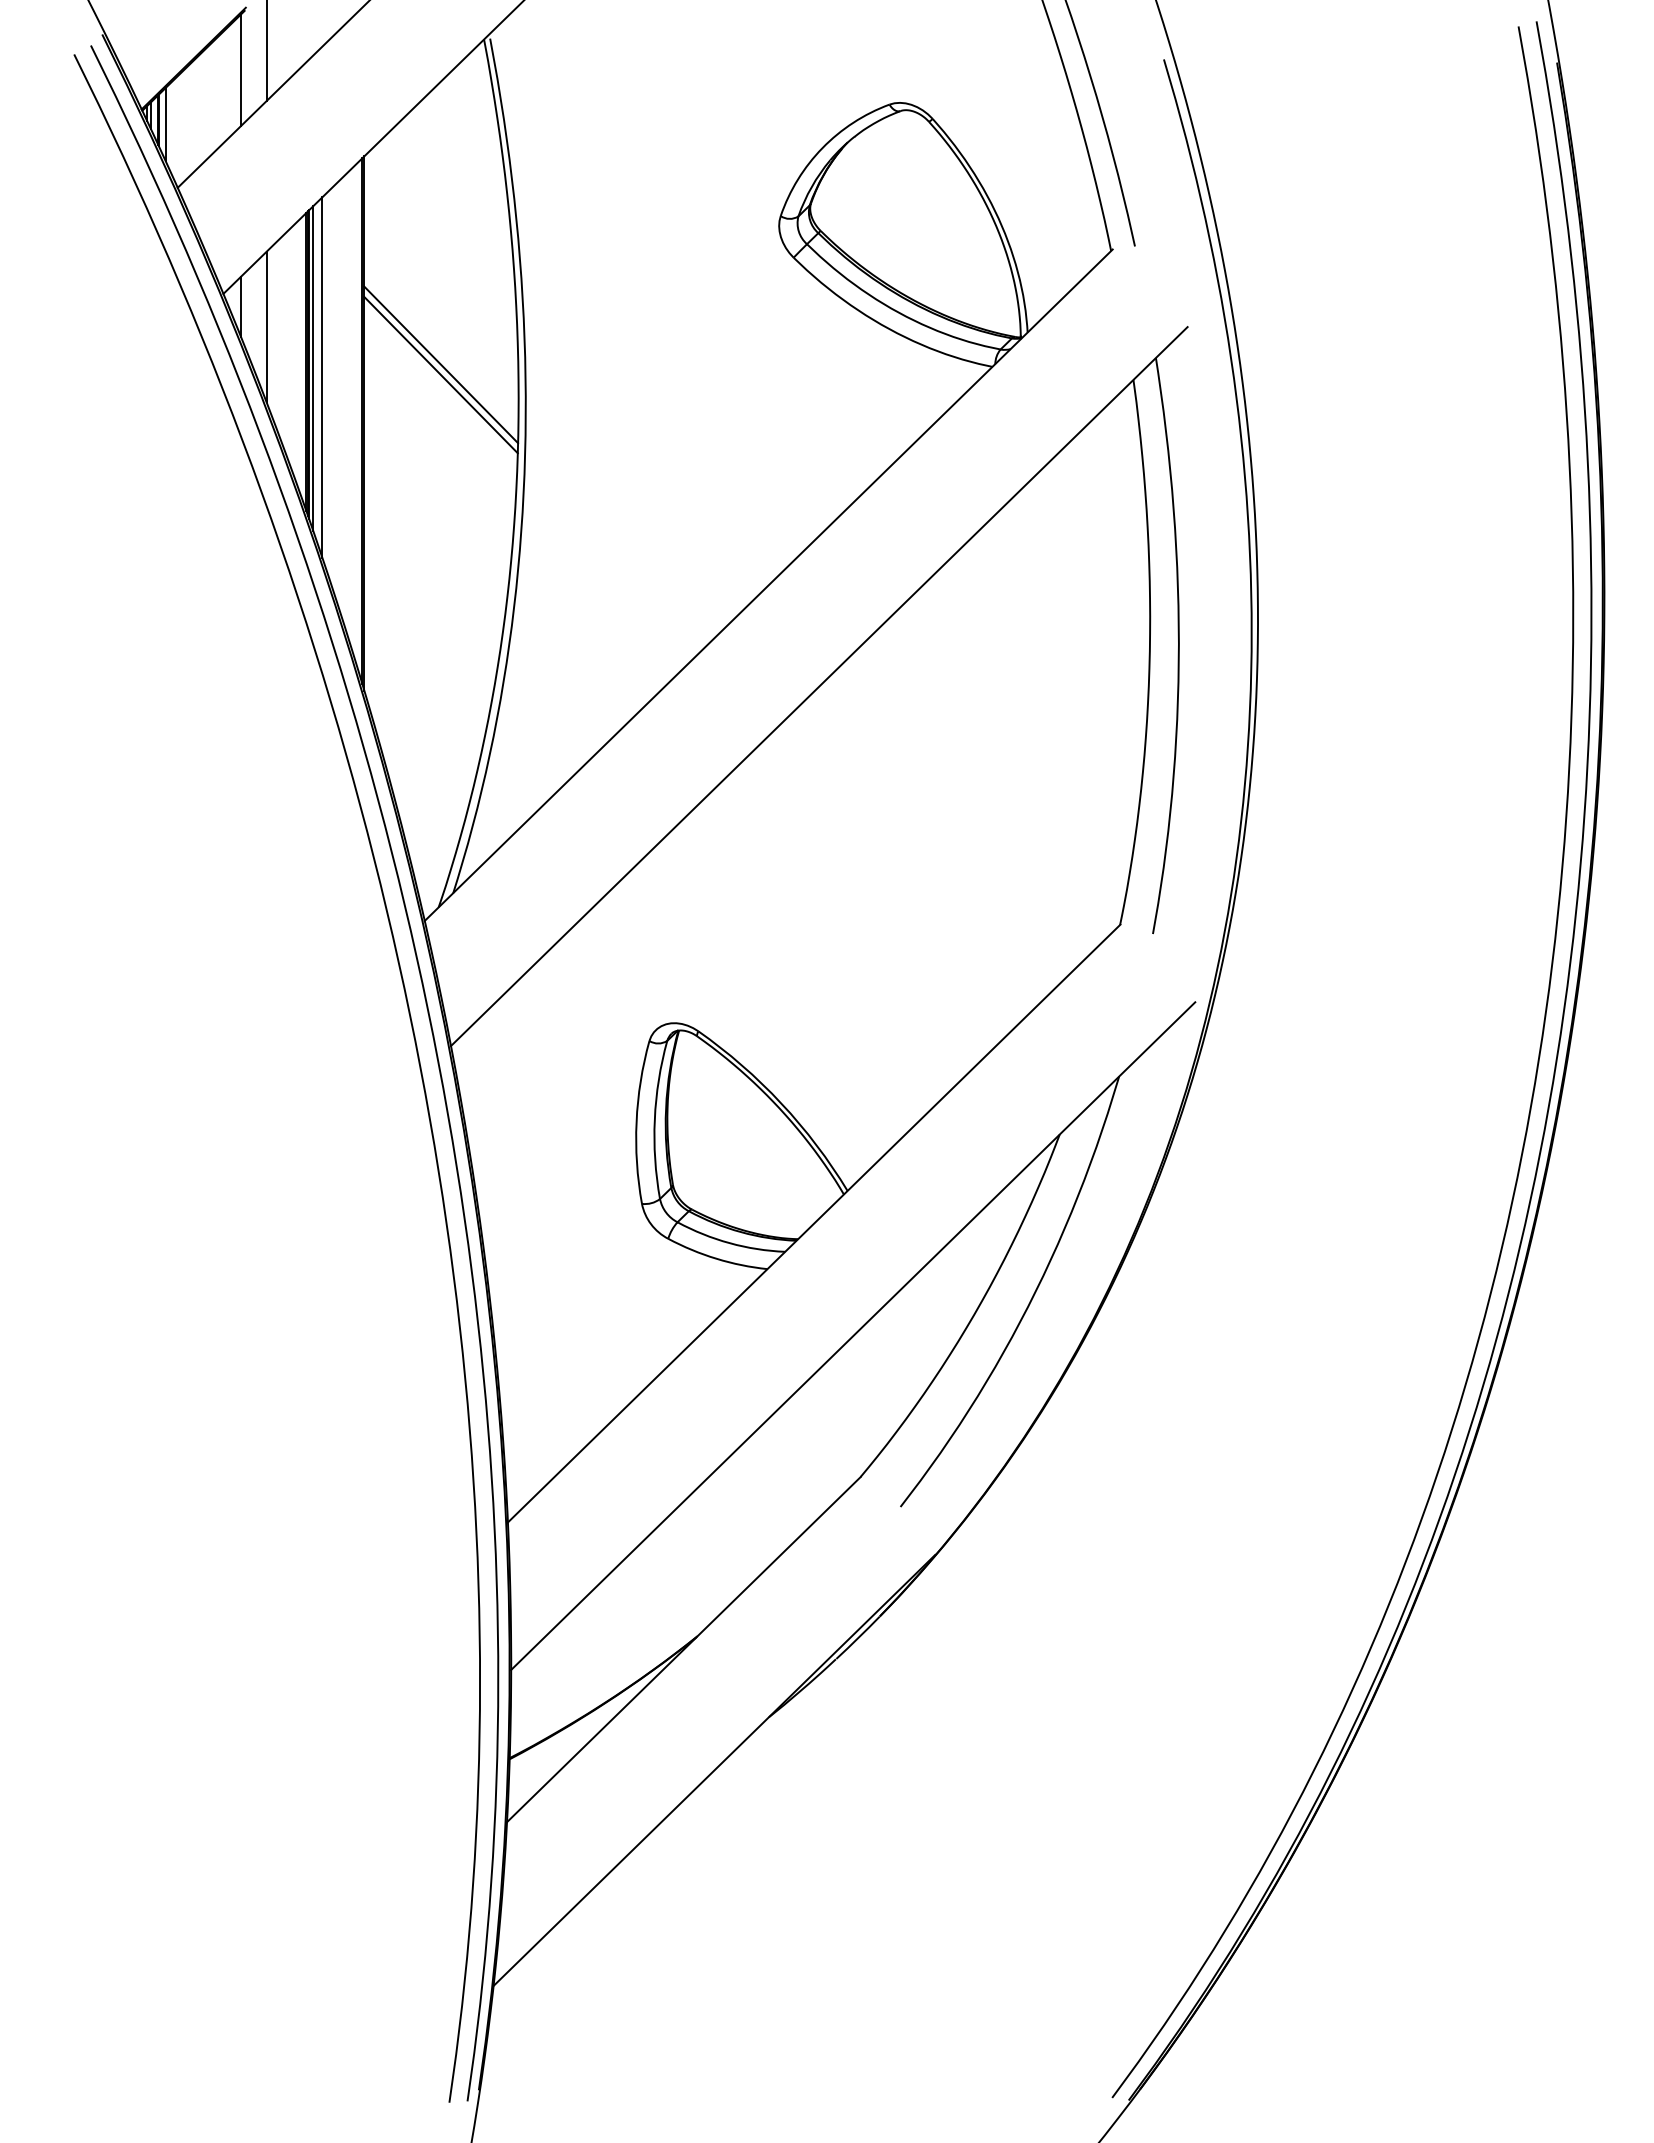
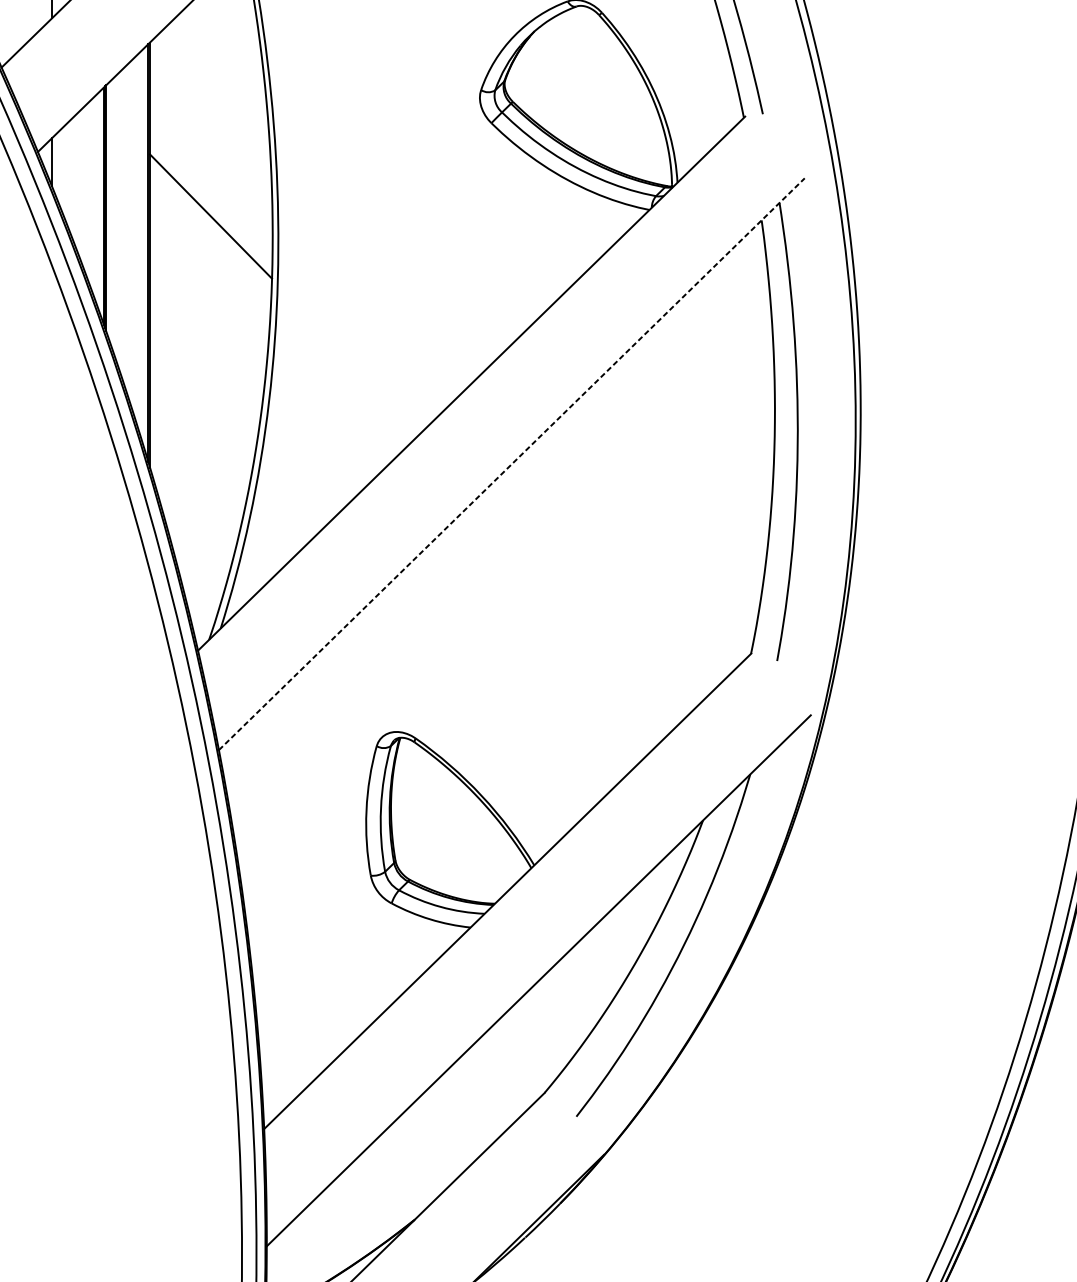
line: (266, 326) -> (72, 177), removed
line: (441, 364) -> (211, 208), removed
line: (313, 368) -> (109, 211), removed
line: (322, 377) -> (116, 218), removed
line: (819, 686) -> (511, 464), solid -> dashed

